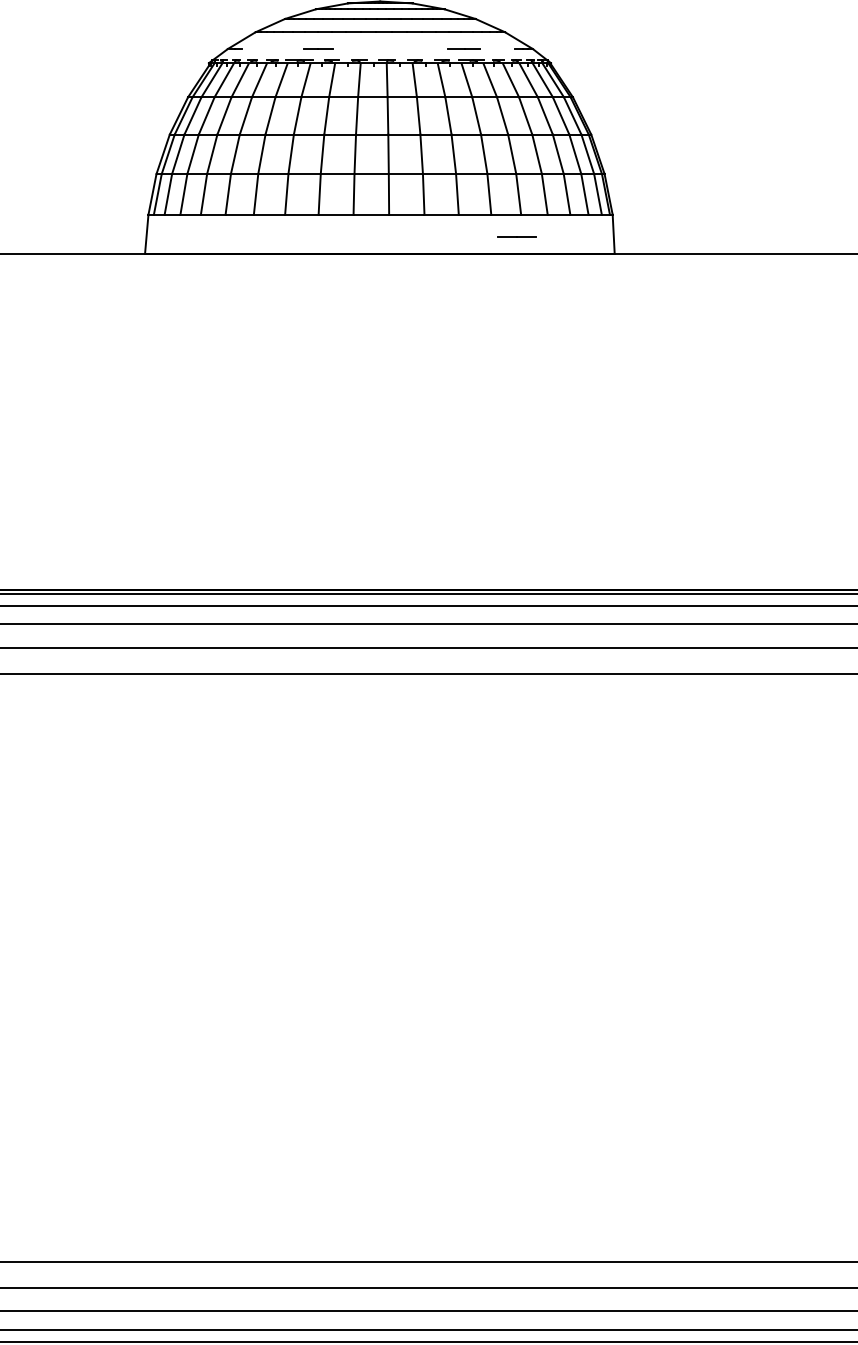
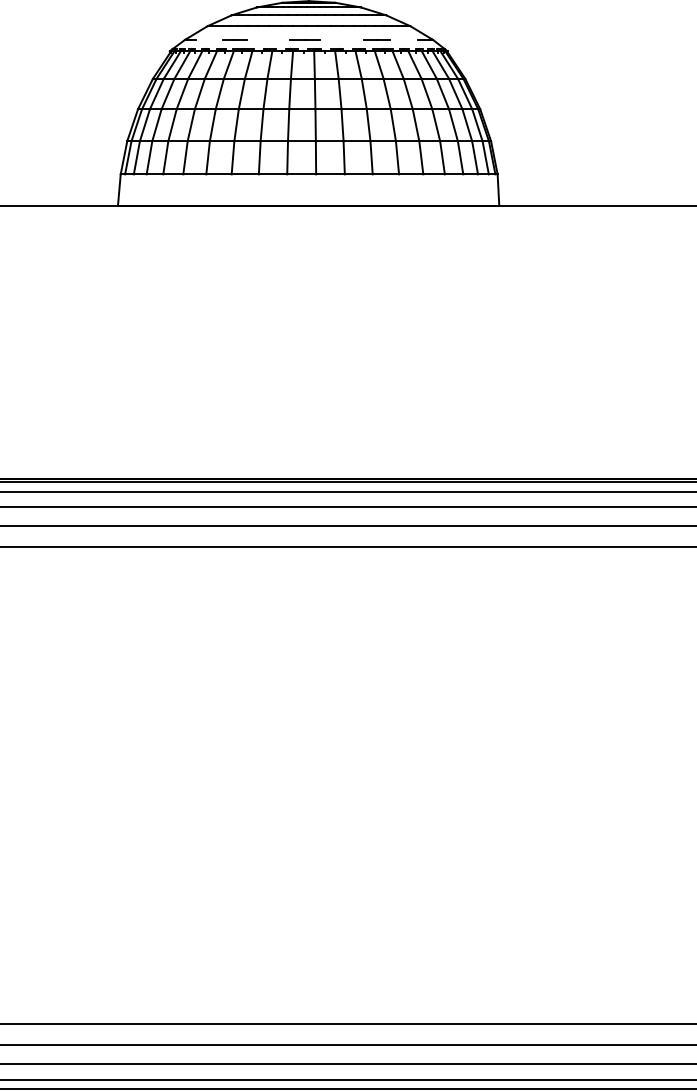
line: (318, 48) -> (234, 39), moved
line: (516, 237) -> (304, 39), moved

